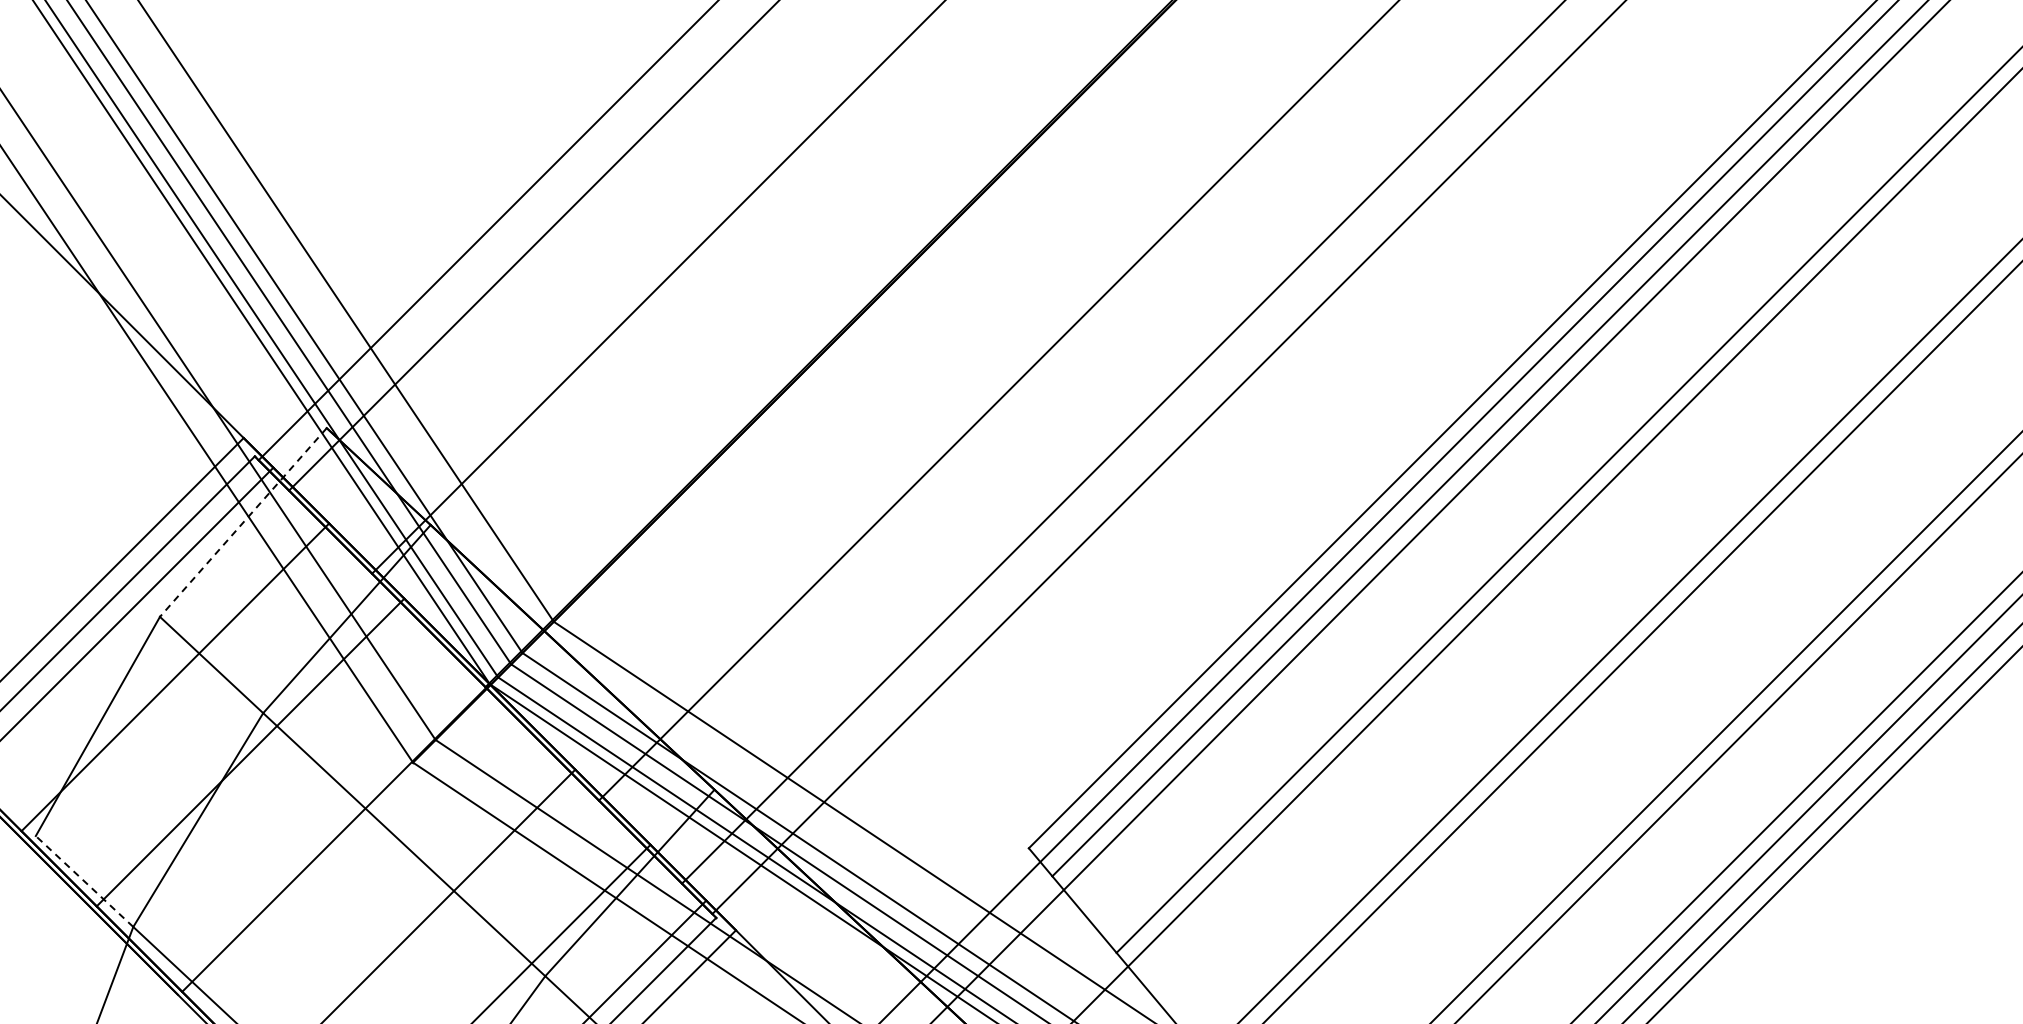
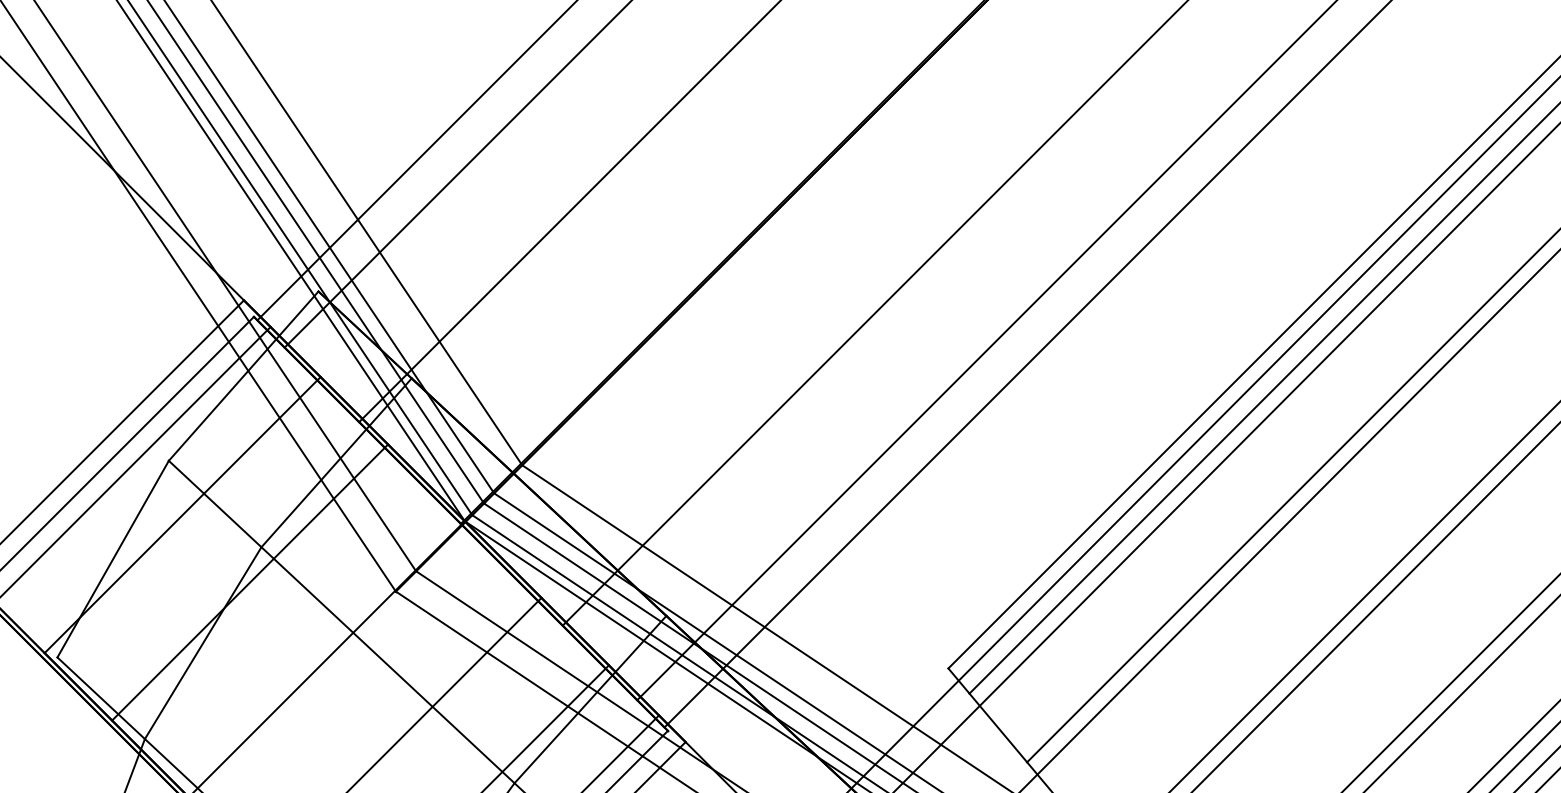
line: (243, 522) -> (243, 376), dashed -> solid
line: (84, 881) -> (101, 698), dashed -> solid

